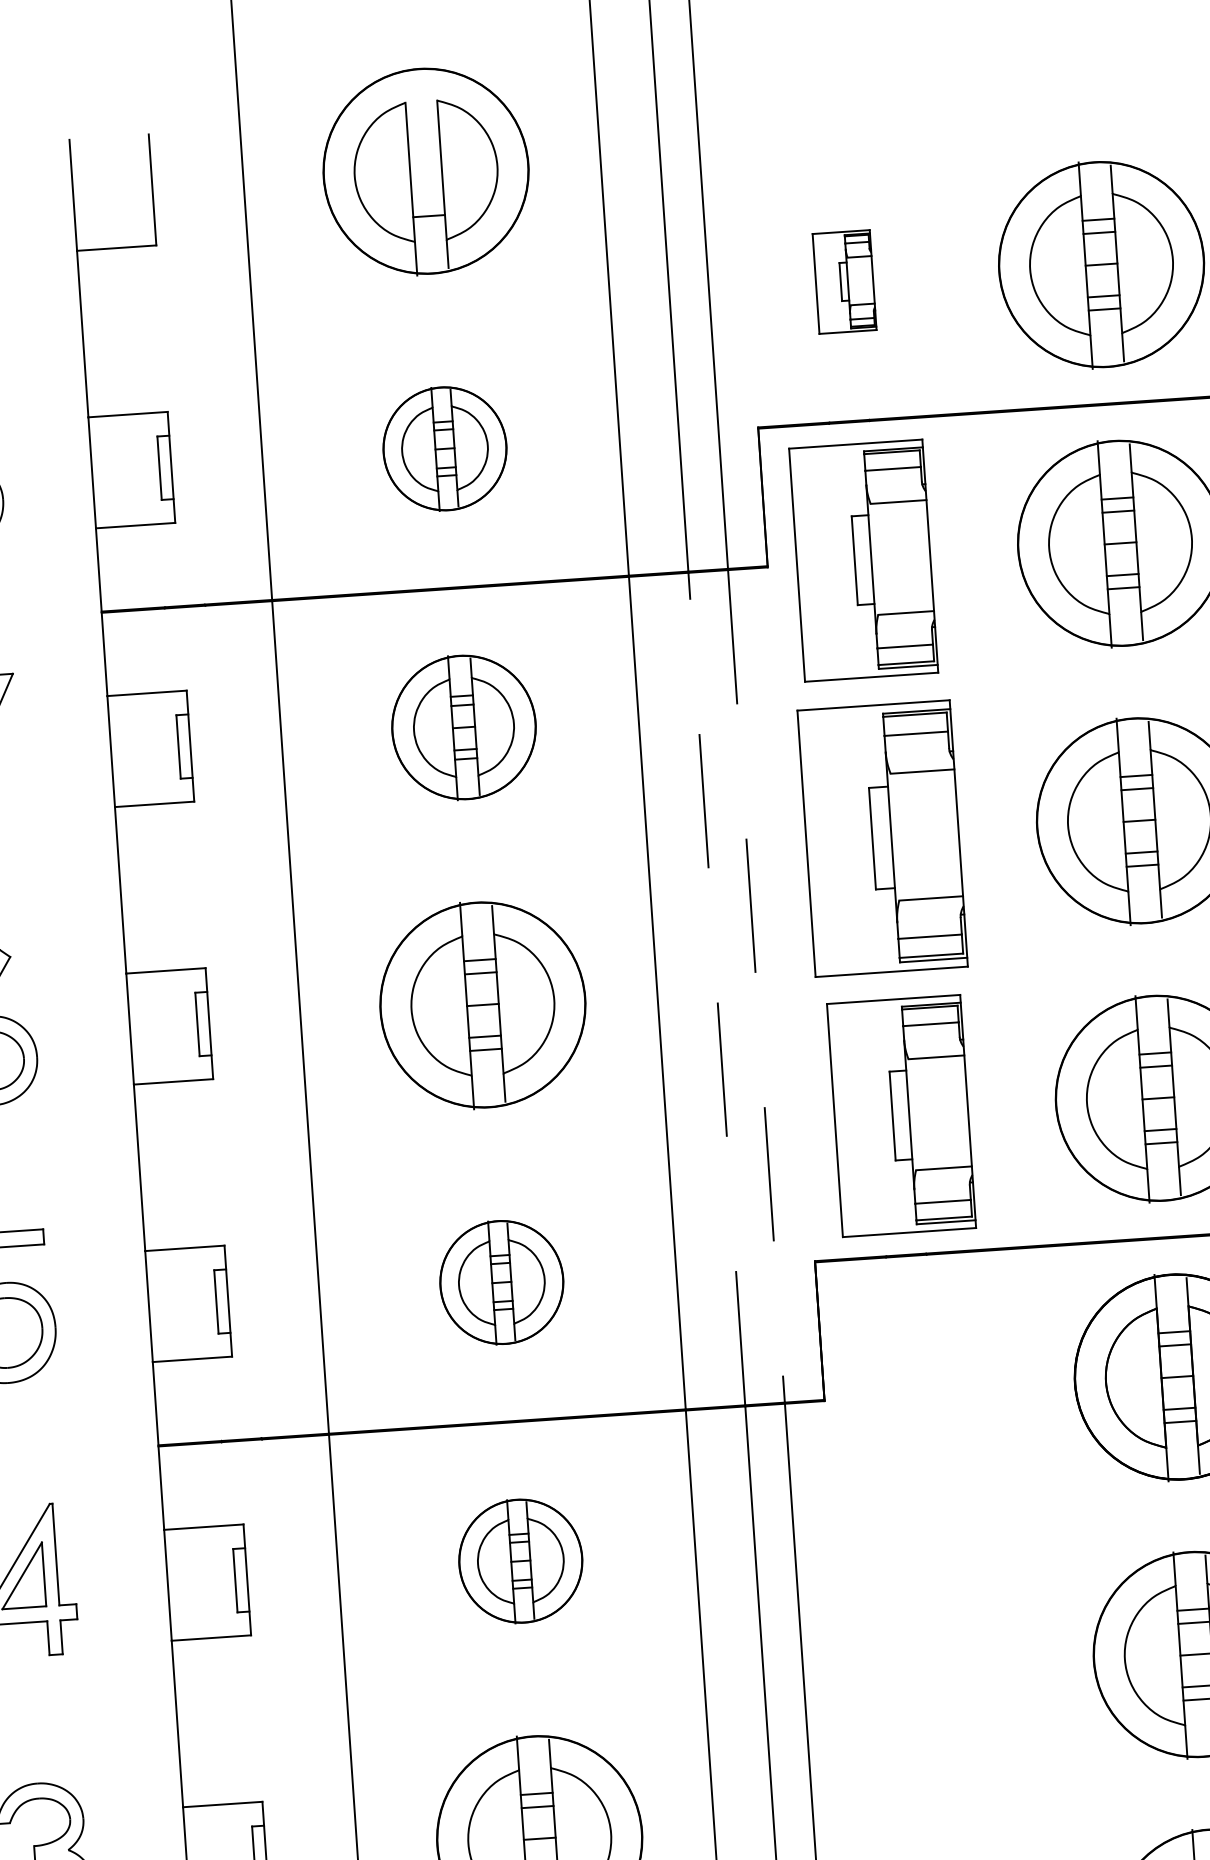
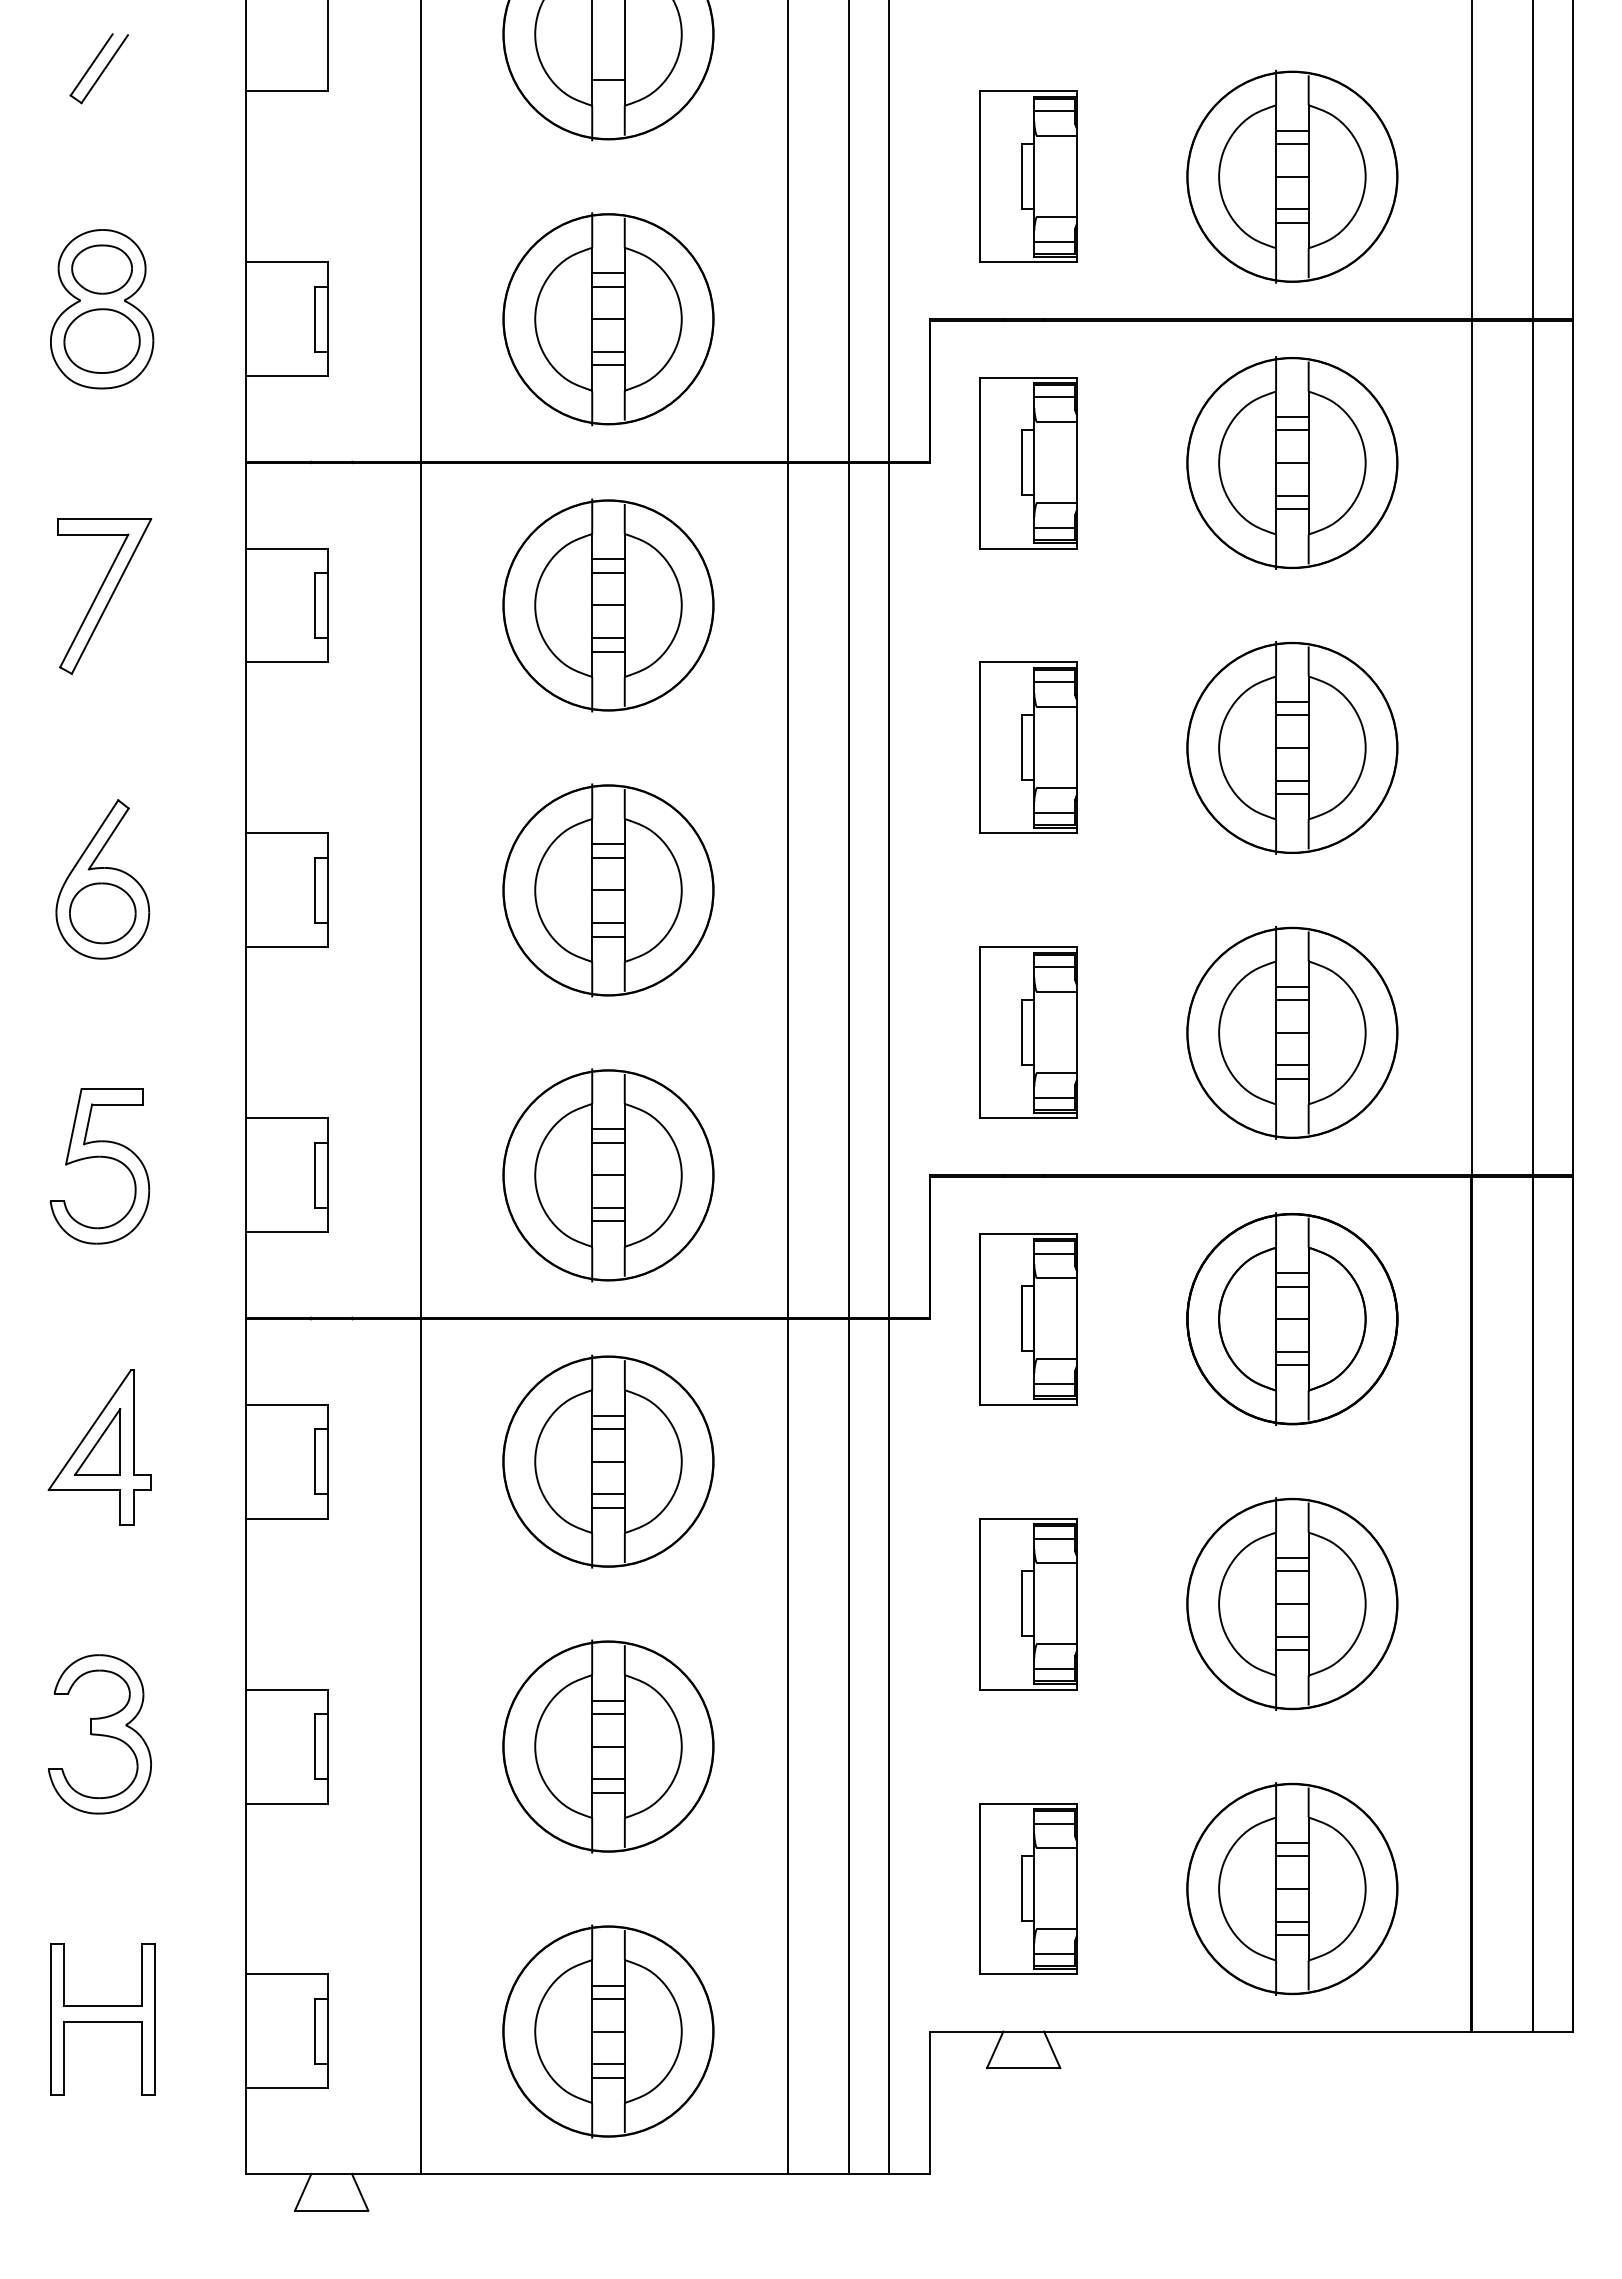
part: (844, 281) -> (1028, 176), size x1.67
part: (445, 449) -> (608, 319), size x1.67
part: (863, 561) -> (1028, 463), size x0.71
part: (464, 727) -> (608, 605), size x1.43
part: (882, 837) -> (1028, 747), size x0.62
line: (756, 986) -> (889, 890), dashed -> solid
line: (716, 988) -> (848, 889), dashed -> solid
part: (901, 1115) -> (1028, 1032), size x0.71
part: (501, 1282) -> (608, 1175), size x1.67
part: (920, 1394) -> (1028, 1319), added
part: (520, 1561) -> (608, 1461), size x1.67
part: (939, 1672) -> (1028, 1604), added

